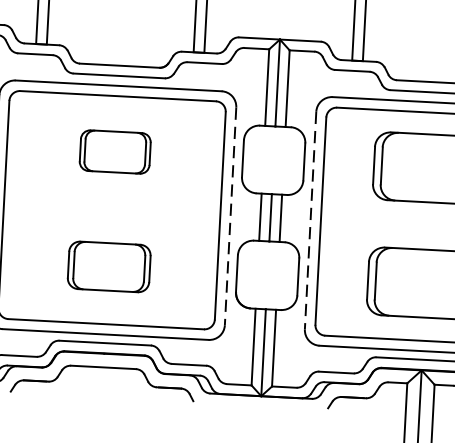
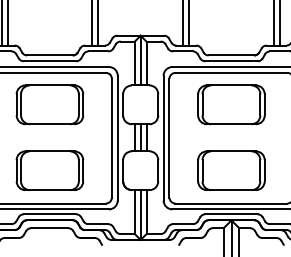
part: (114, 151) -> (49, 104), size x1.67
line: (230, 216) -> (117, 138), dashed -> solid
line: (310, 221) -> (163, 138), dashed -> solid
part: (108, 266) -> (49, 170), size x1.43

